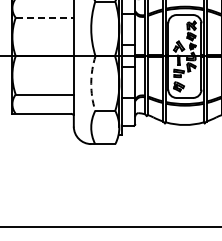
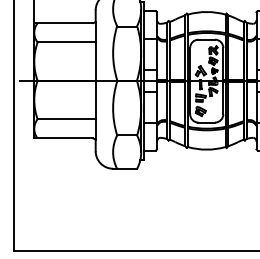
line: (45, 17) -> (67, 42), dashed -> solid
arc: (91, 82) -> (113, 107), dashed -> solid

